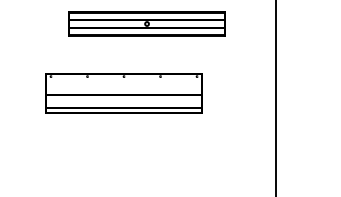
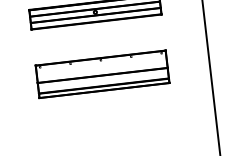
part: (123, 93) -> (102, 74), moved

